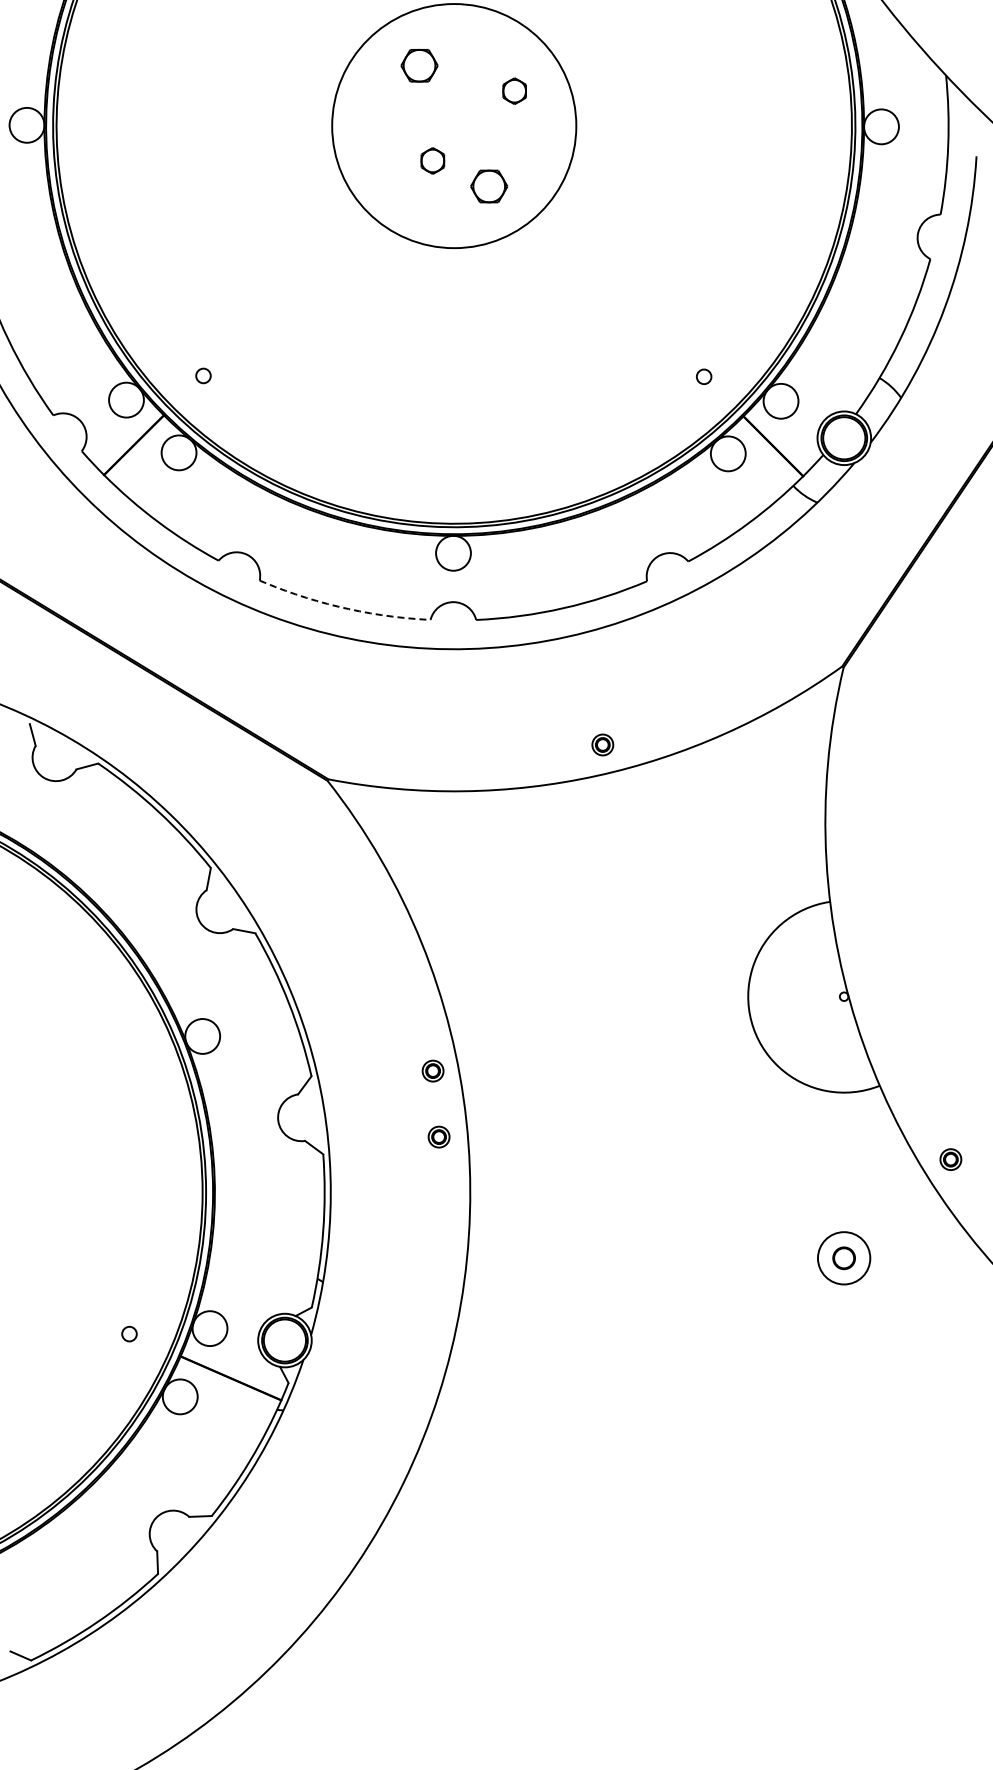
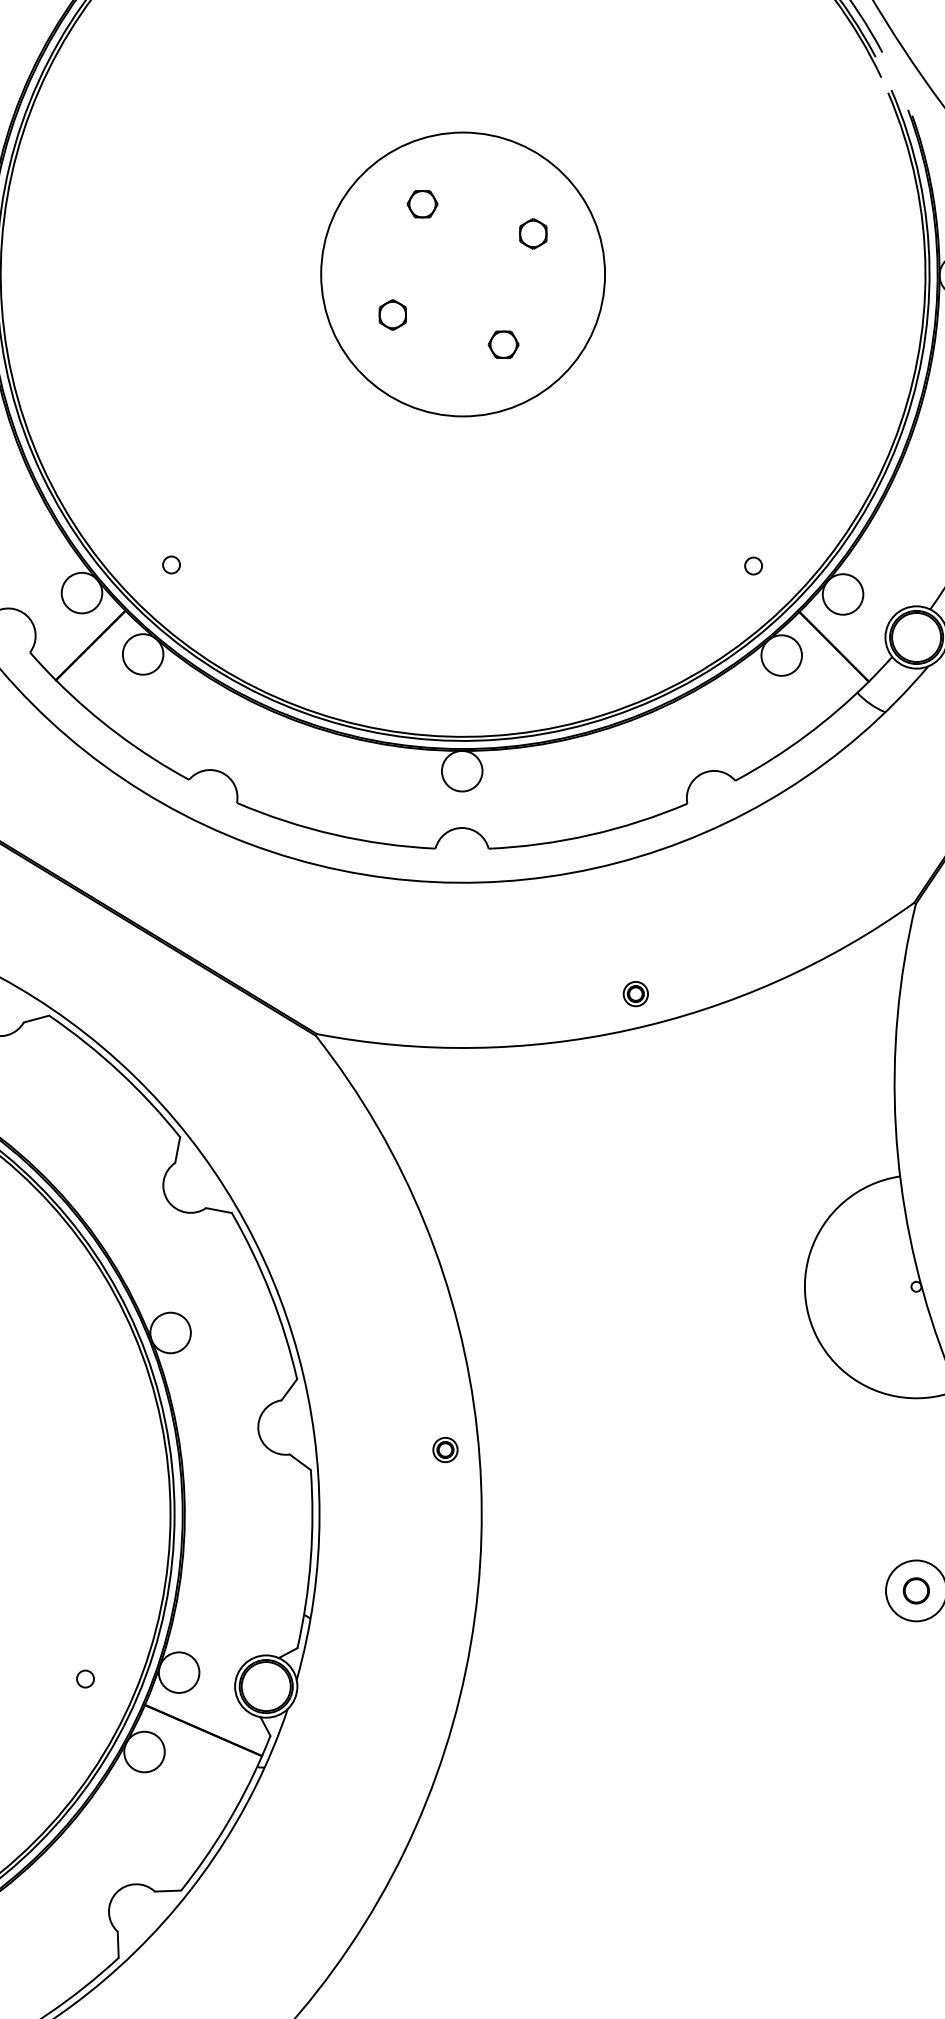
part: (418, 65) -> (421, 204), size x0.71
part: (432, 160) -> (392, 314), moved
part: (488, 186) -> (502, 344), size x0.71
arc: (343, 607) -> (334, 834), dashed -> solid
part: (432, 1070) -> (437, 1372), removed

